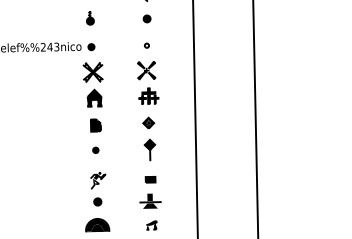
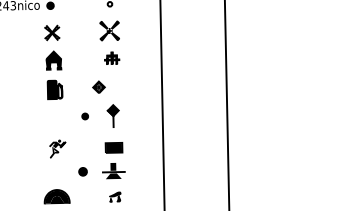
part: (92, 72) -> (51, 33), size x0.7
part: (148, 95) -> (111, 57), size x0.7
part: (148, 122) -> (98, 86), moved
part: (95, 125) -> (54, 89), size x1.4
part: (95, 149) -> (84, 115), moved
part: (150, 179) -> (113, 147), size x1.6
part: (97, 201) -> (82, 171), moved

